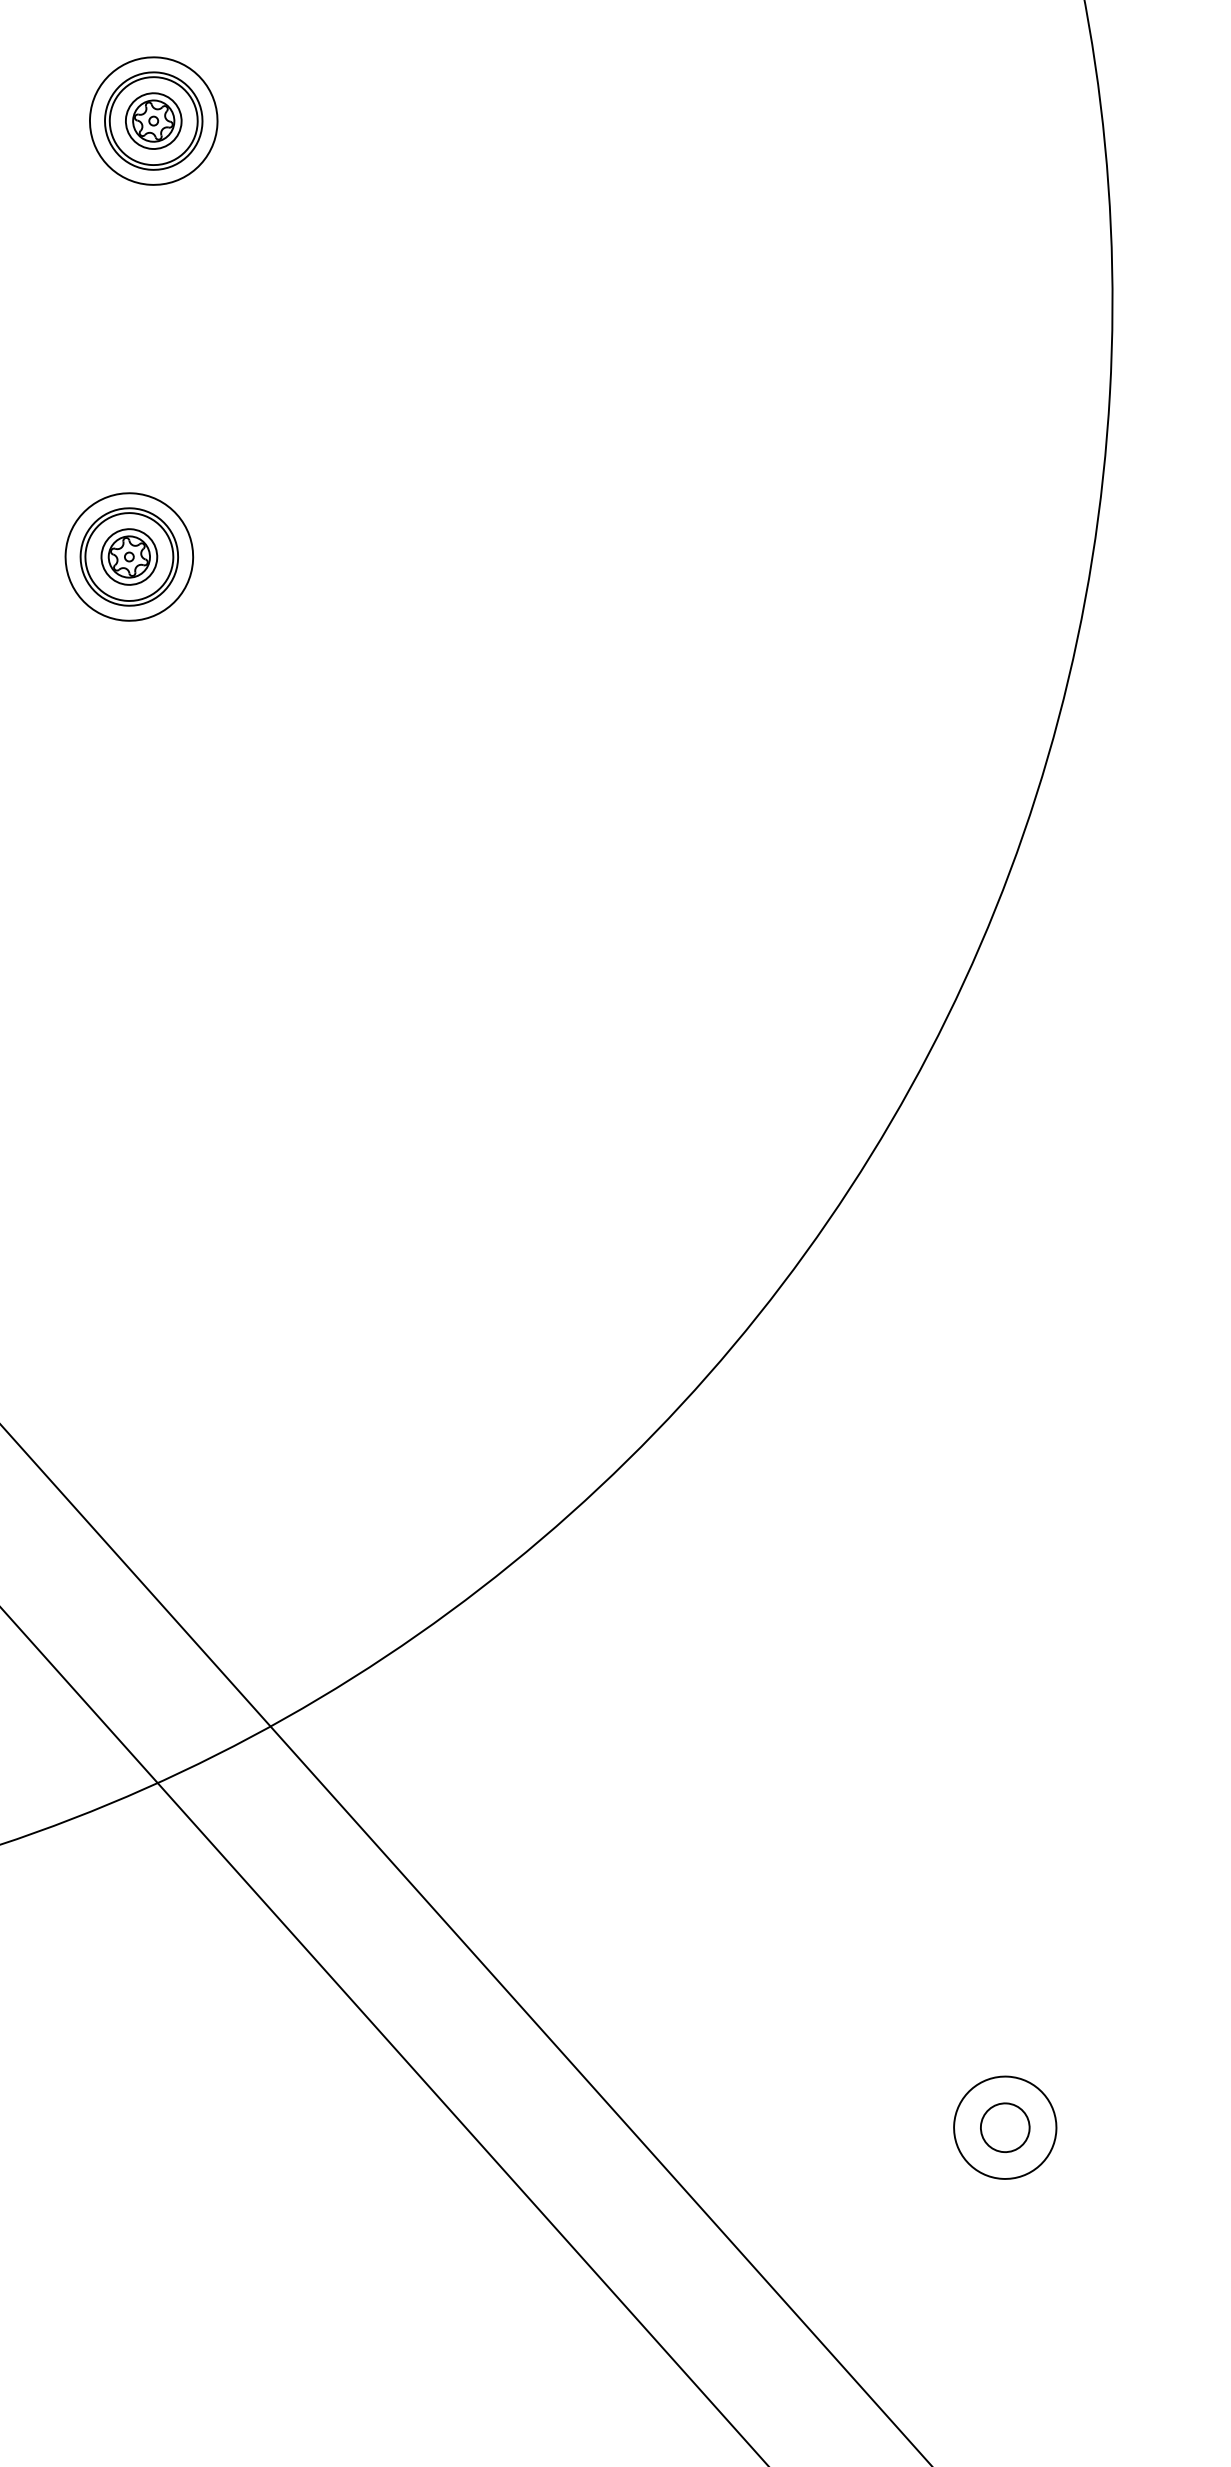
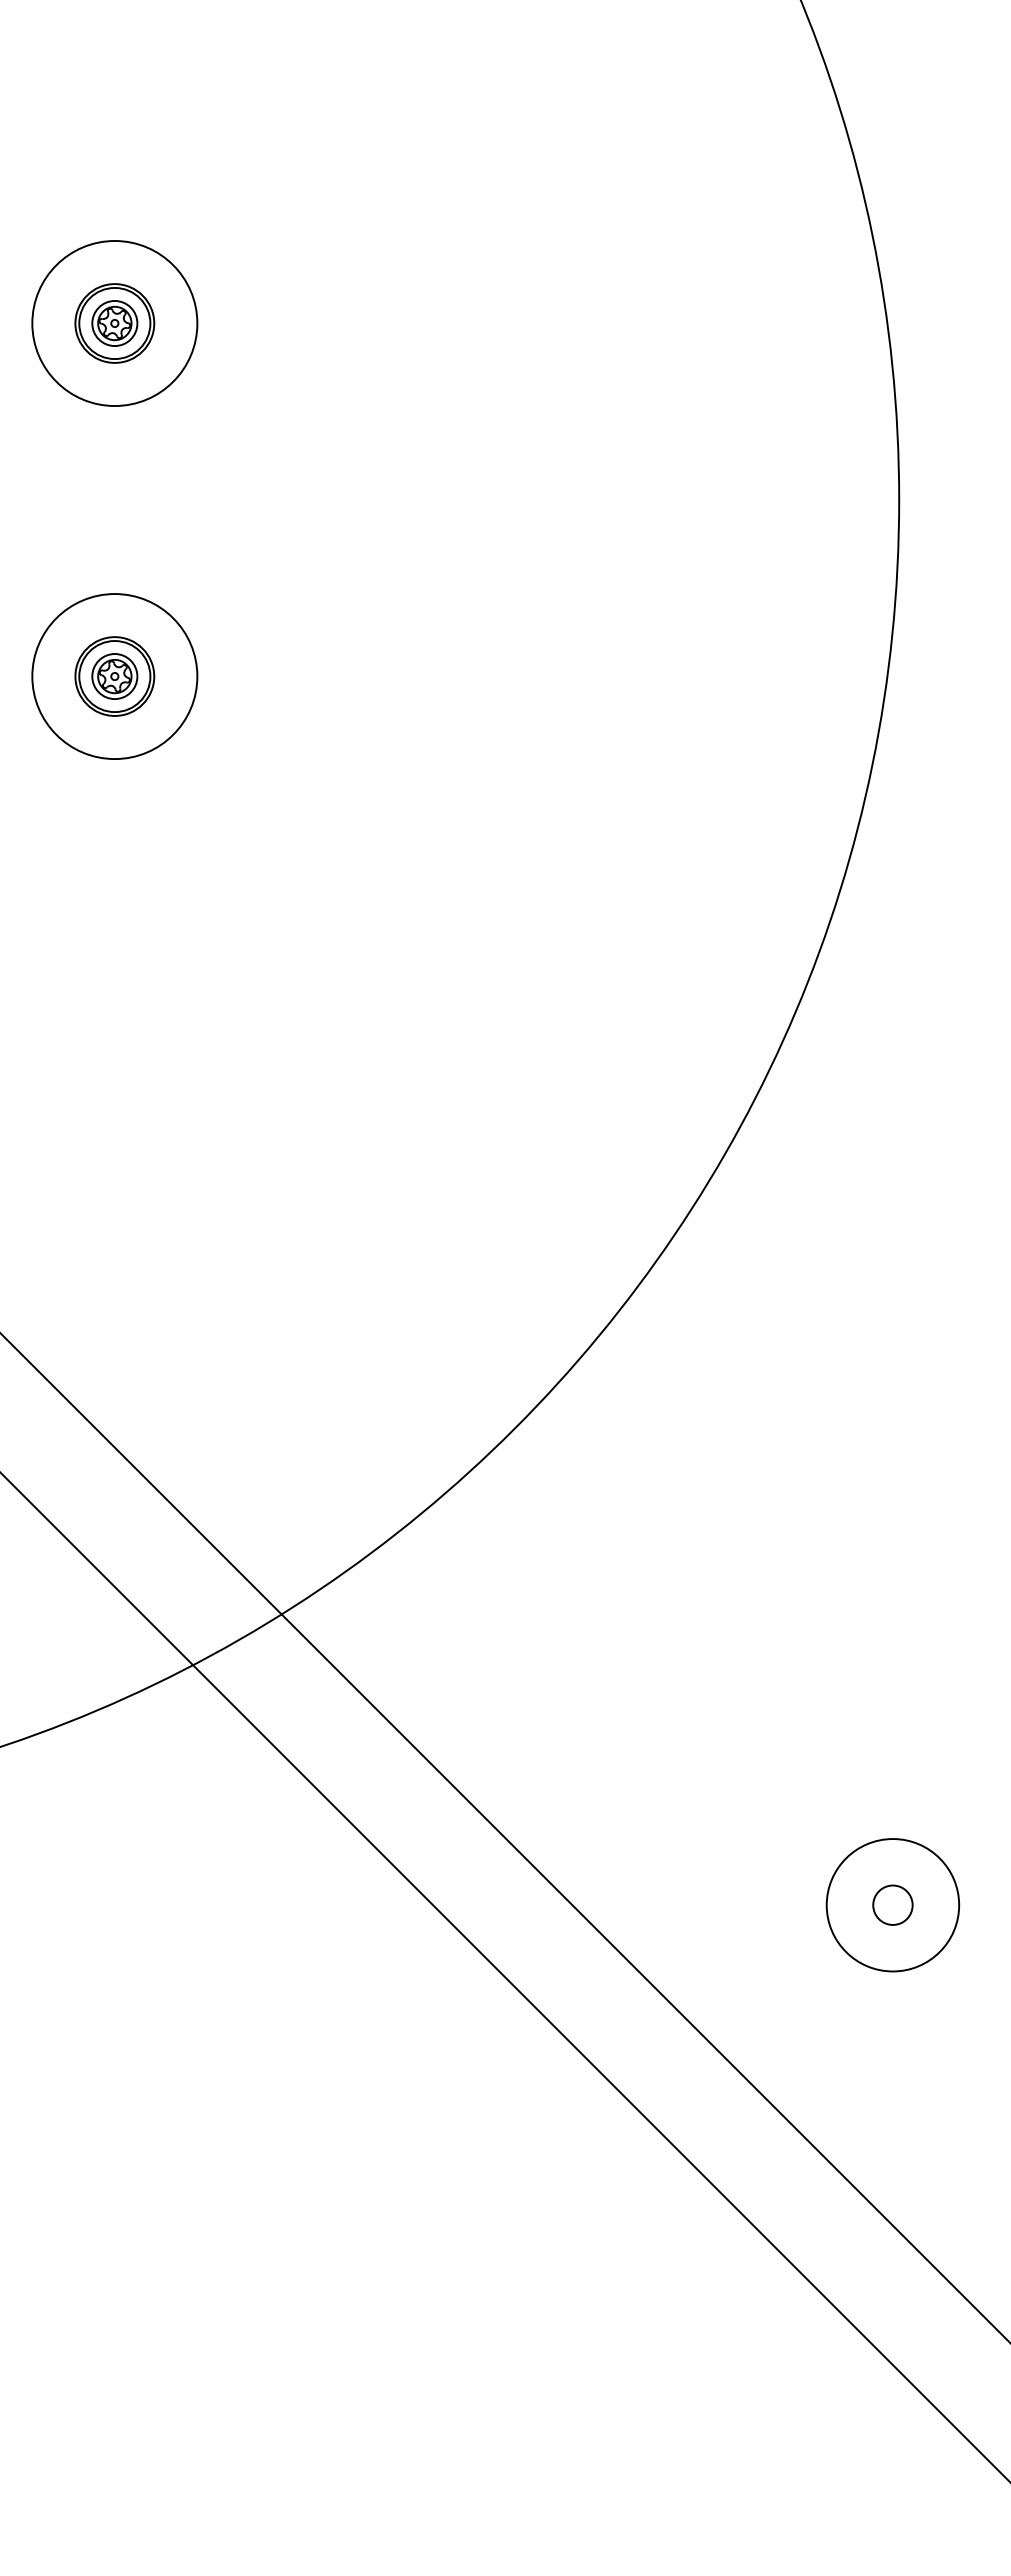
circle: (153, 121) -> (114, 323), size x1.6
circle: (128, 556) -> (114, 676), size x1.6
circle: (1004, 2126) -> (892, 1904), size x1.6

